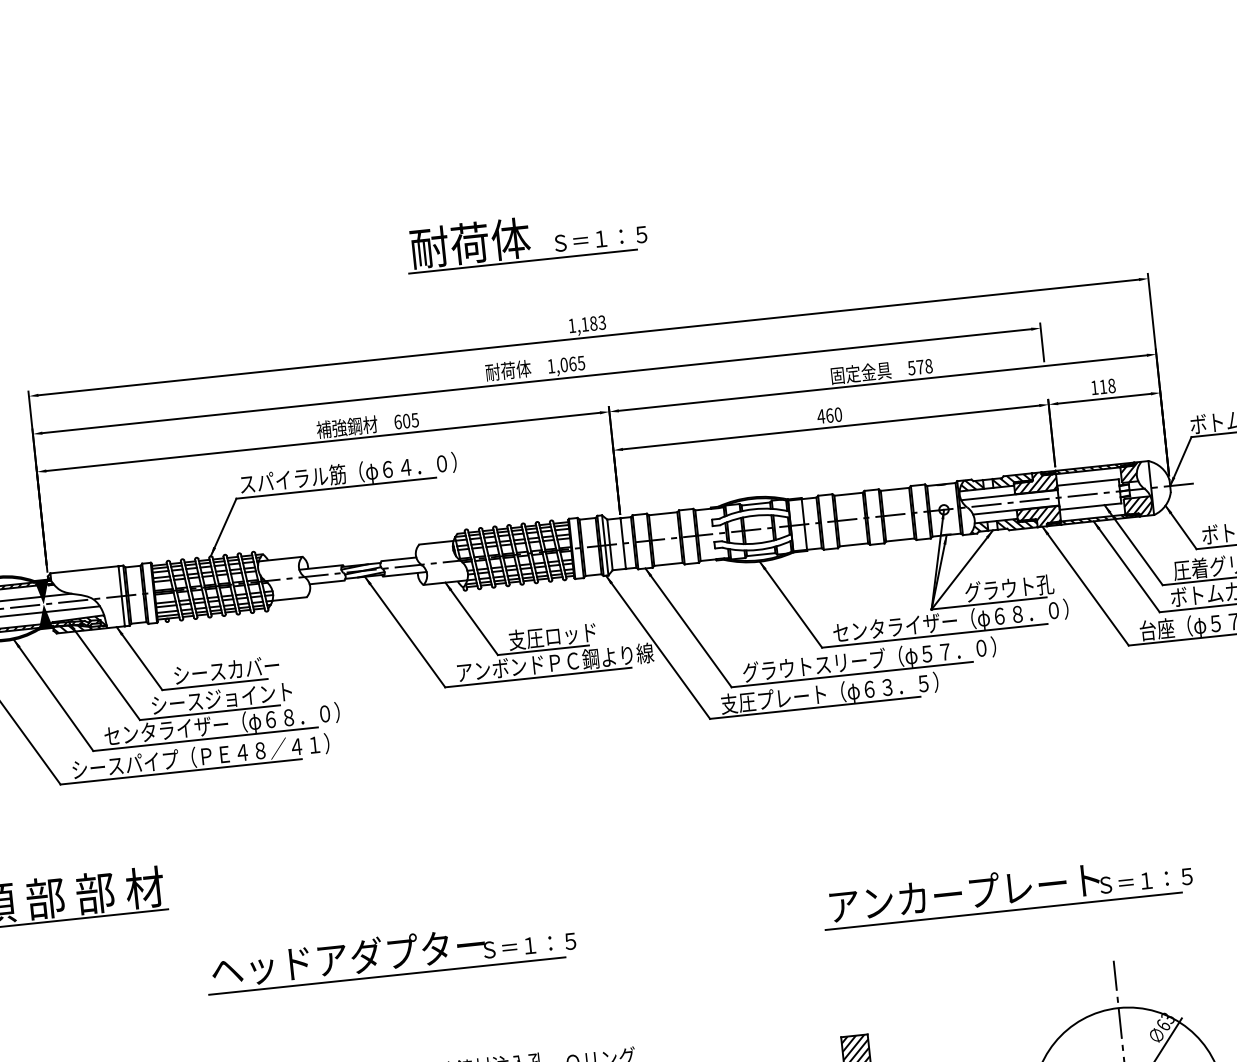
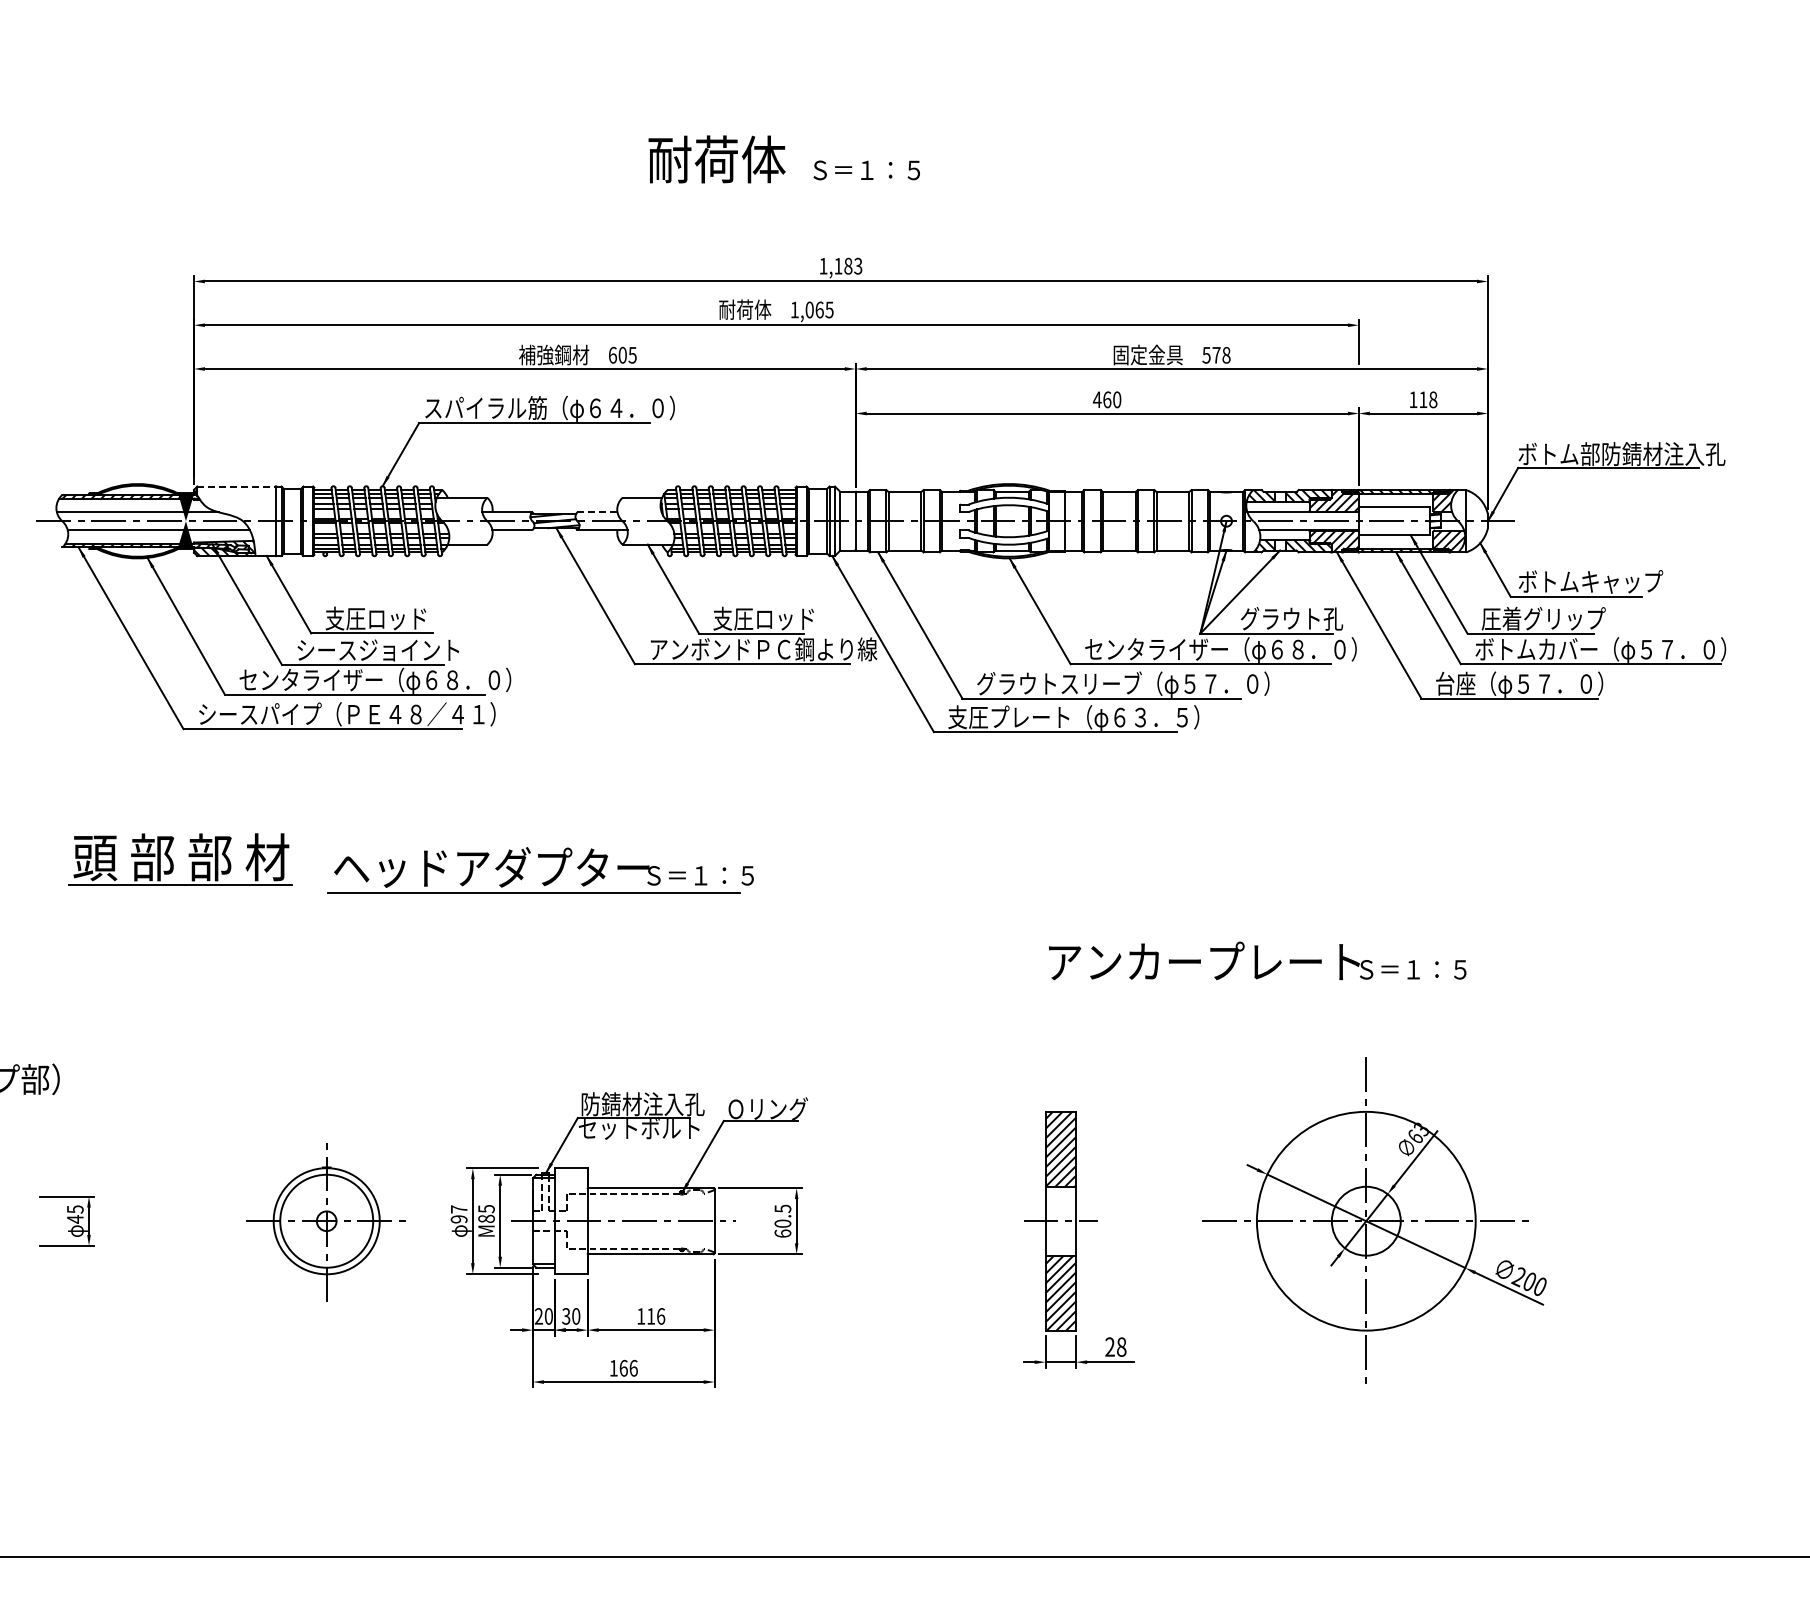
line: (522, 261) -> (774, 186), removed
line: (399, 559) -> (597, 512), solid -> dashed
line: (84, 569) -> (236, 486), solid -> dashed
text: (226, 670) -> (386, 618), シースカバー -> 支圧ロッド
line: (1003, 911) -> (1246, 987), removed
part: (396, 964) -> (545, 881), moved

